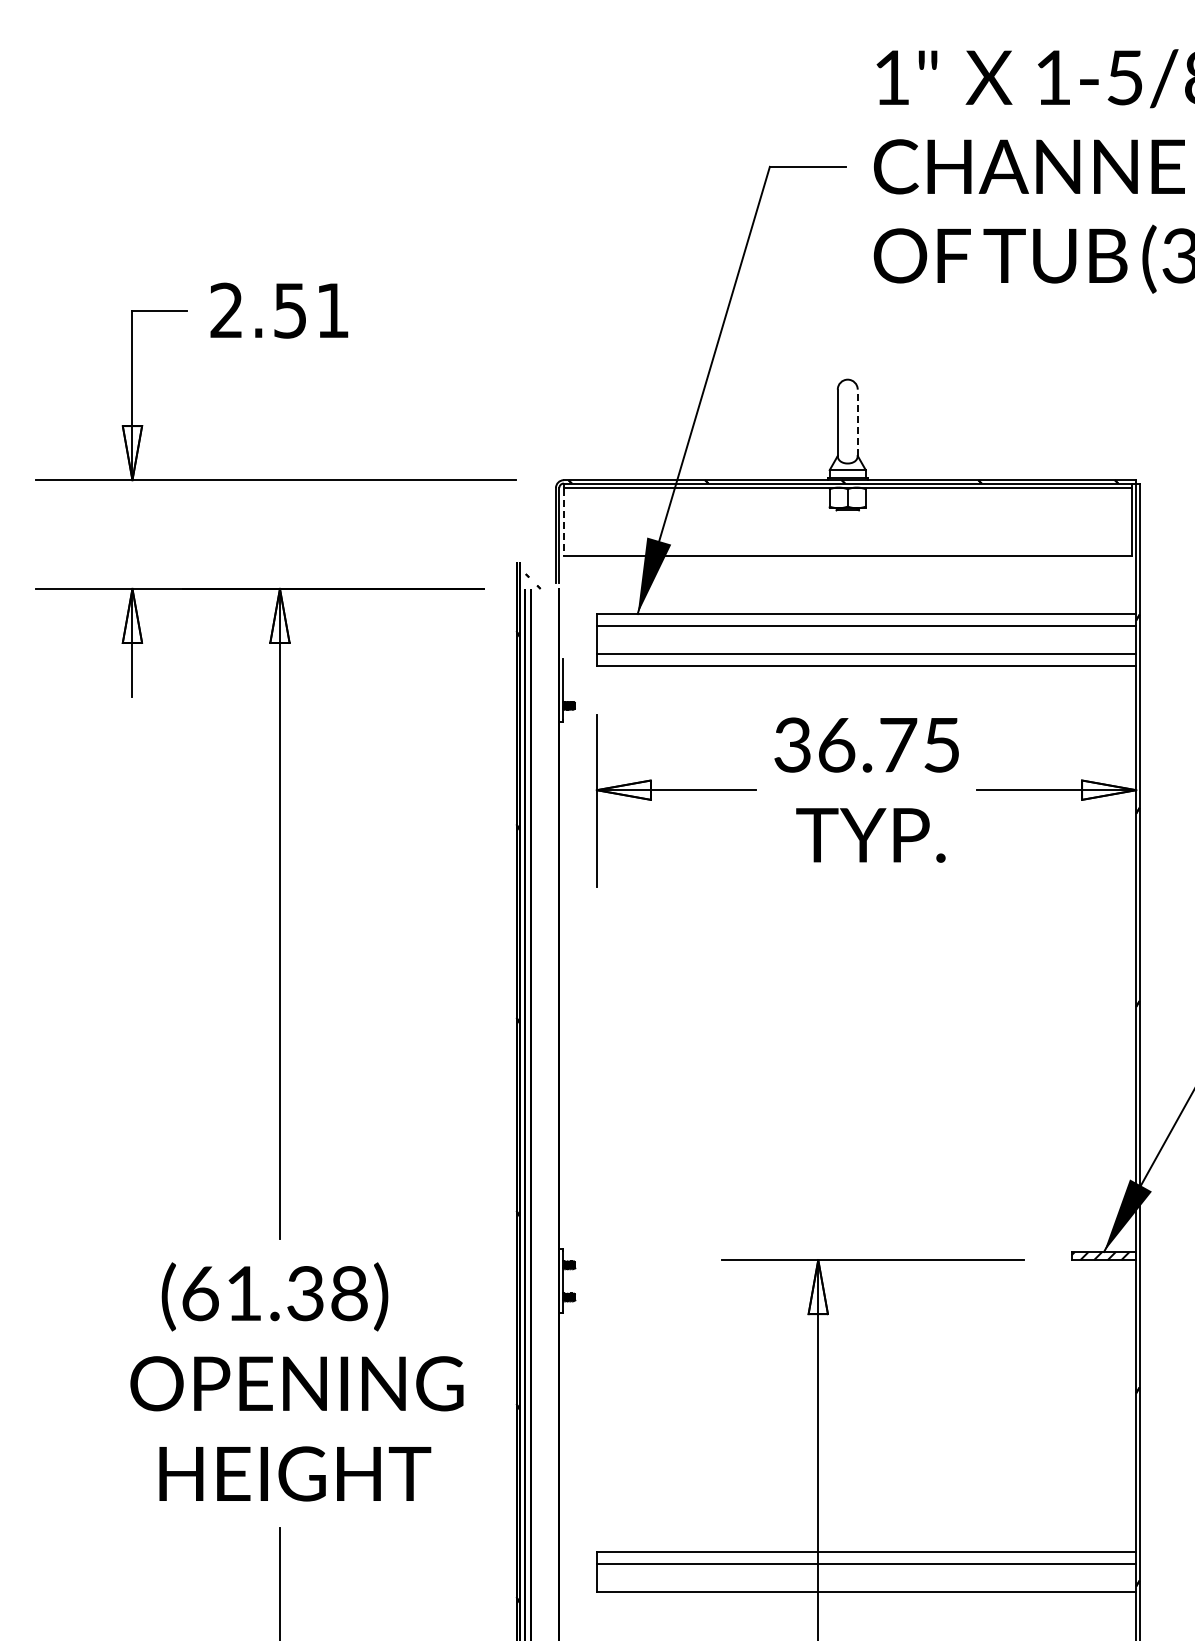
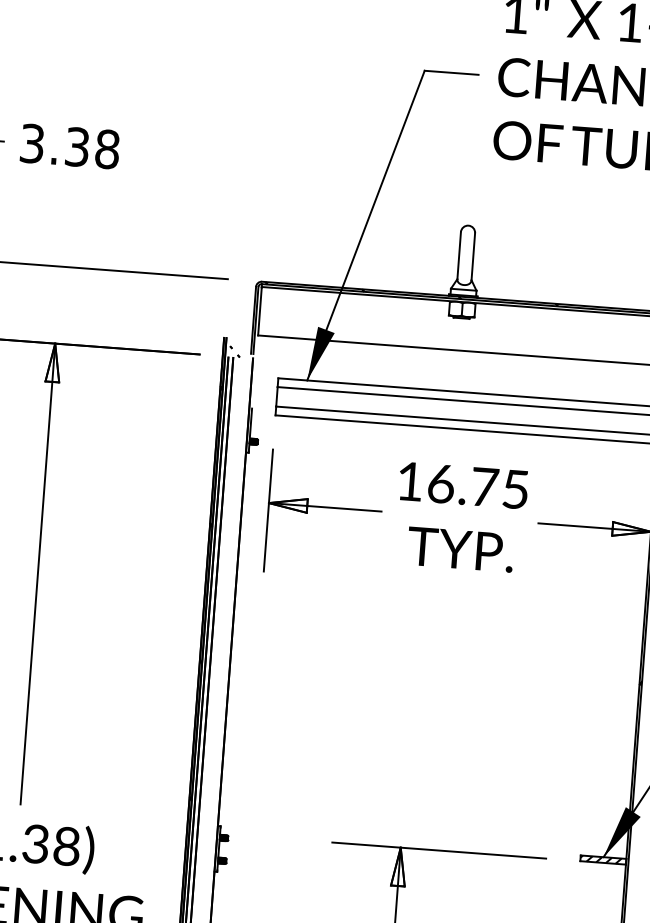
text: (279, 310) -> (69, 146), 2.51 -> 3.38
line: (857, 422) -> (473, 256), dashed -> solid
line: (564, 522) -> (260, 311), dashed -> solid
text: (792, 744) -> (409, 481), 36.75 -> 16.75

